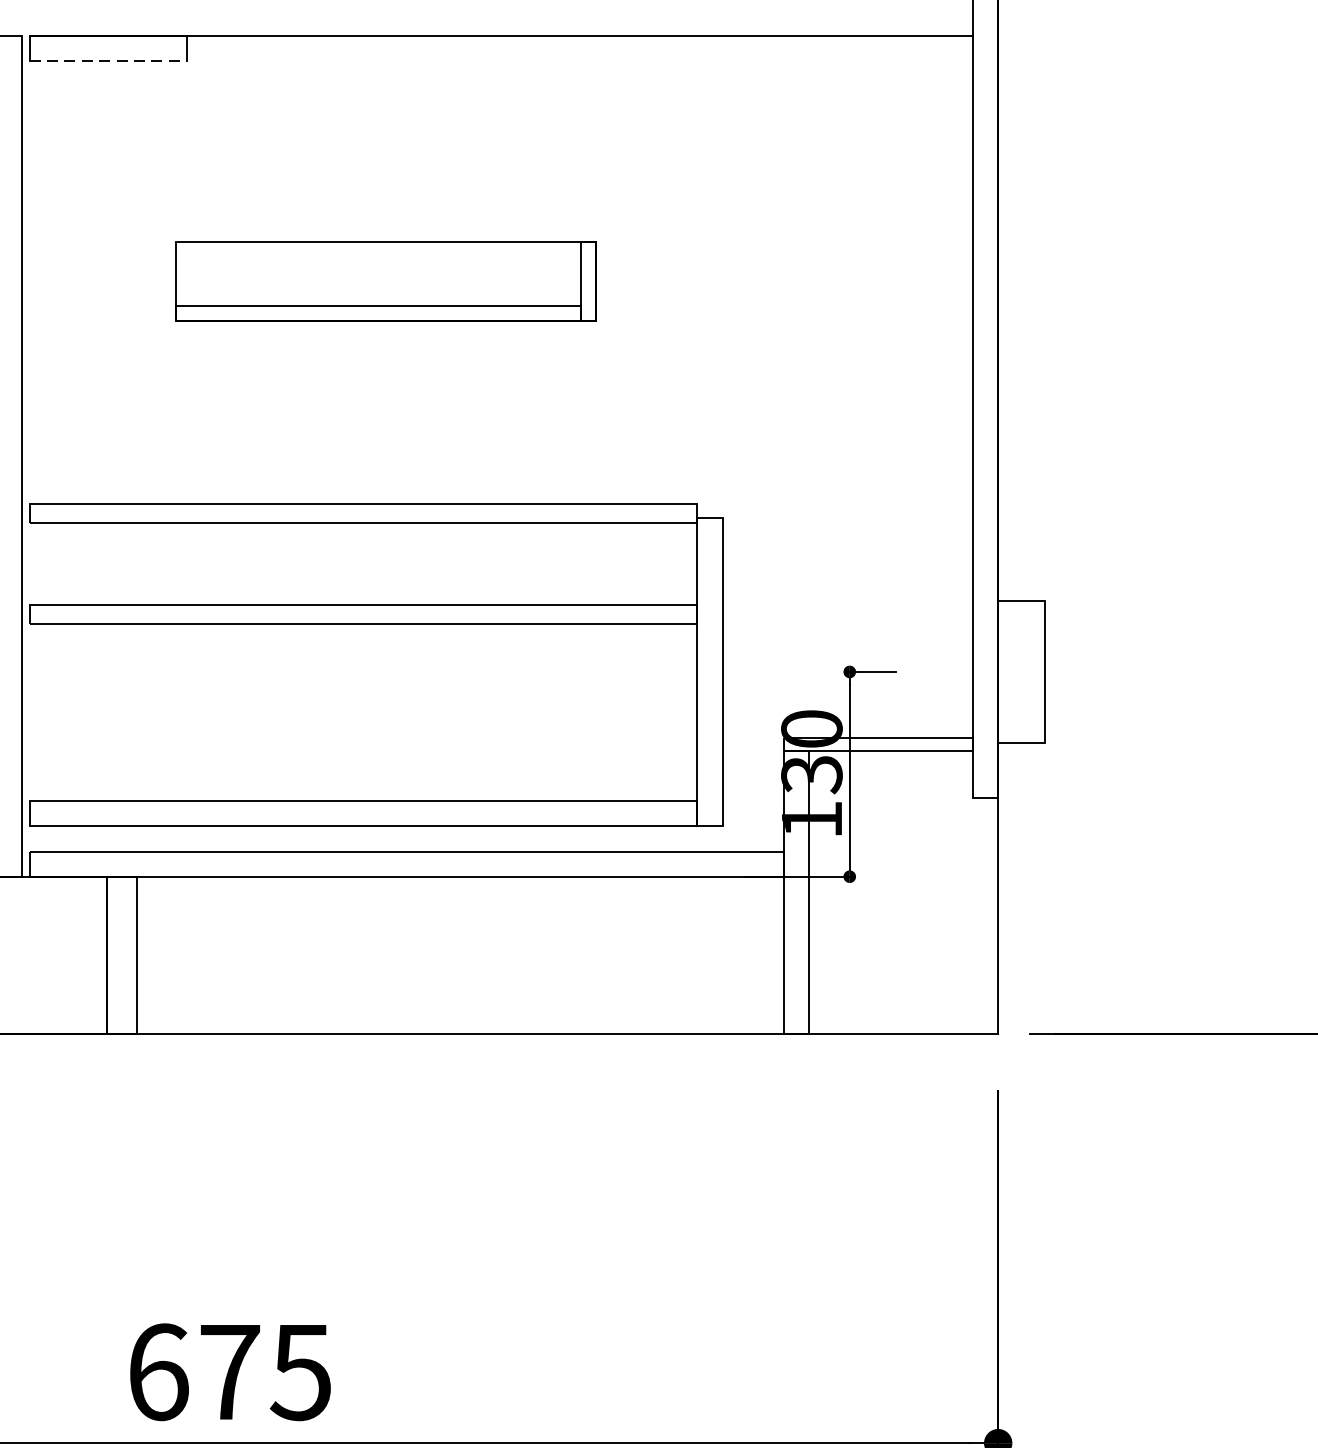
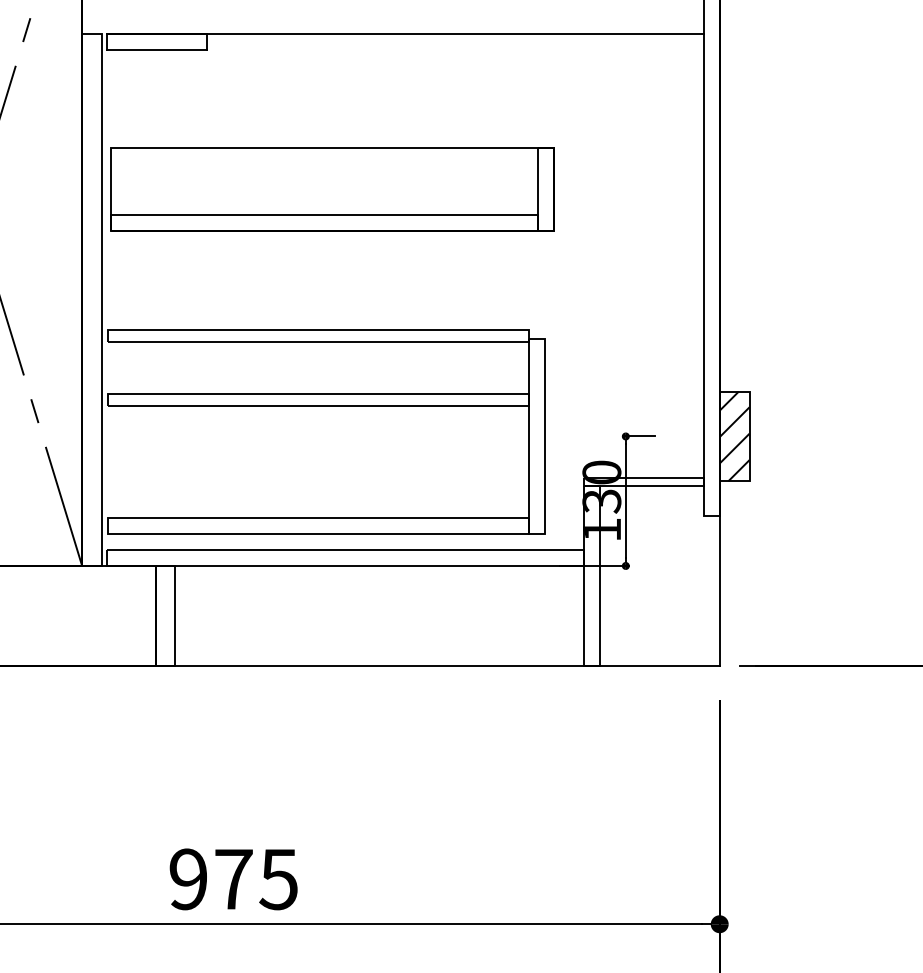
line: (107, 60) -> (156, 49), dashed -> solid
part: (385, 281) -> (332, 189), size x1.67
hatch: (1021, 671) -> (734, 436), added
text: (158, 1372) -> (188, 879), 675 -> 975

